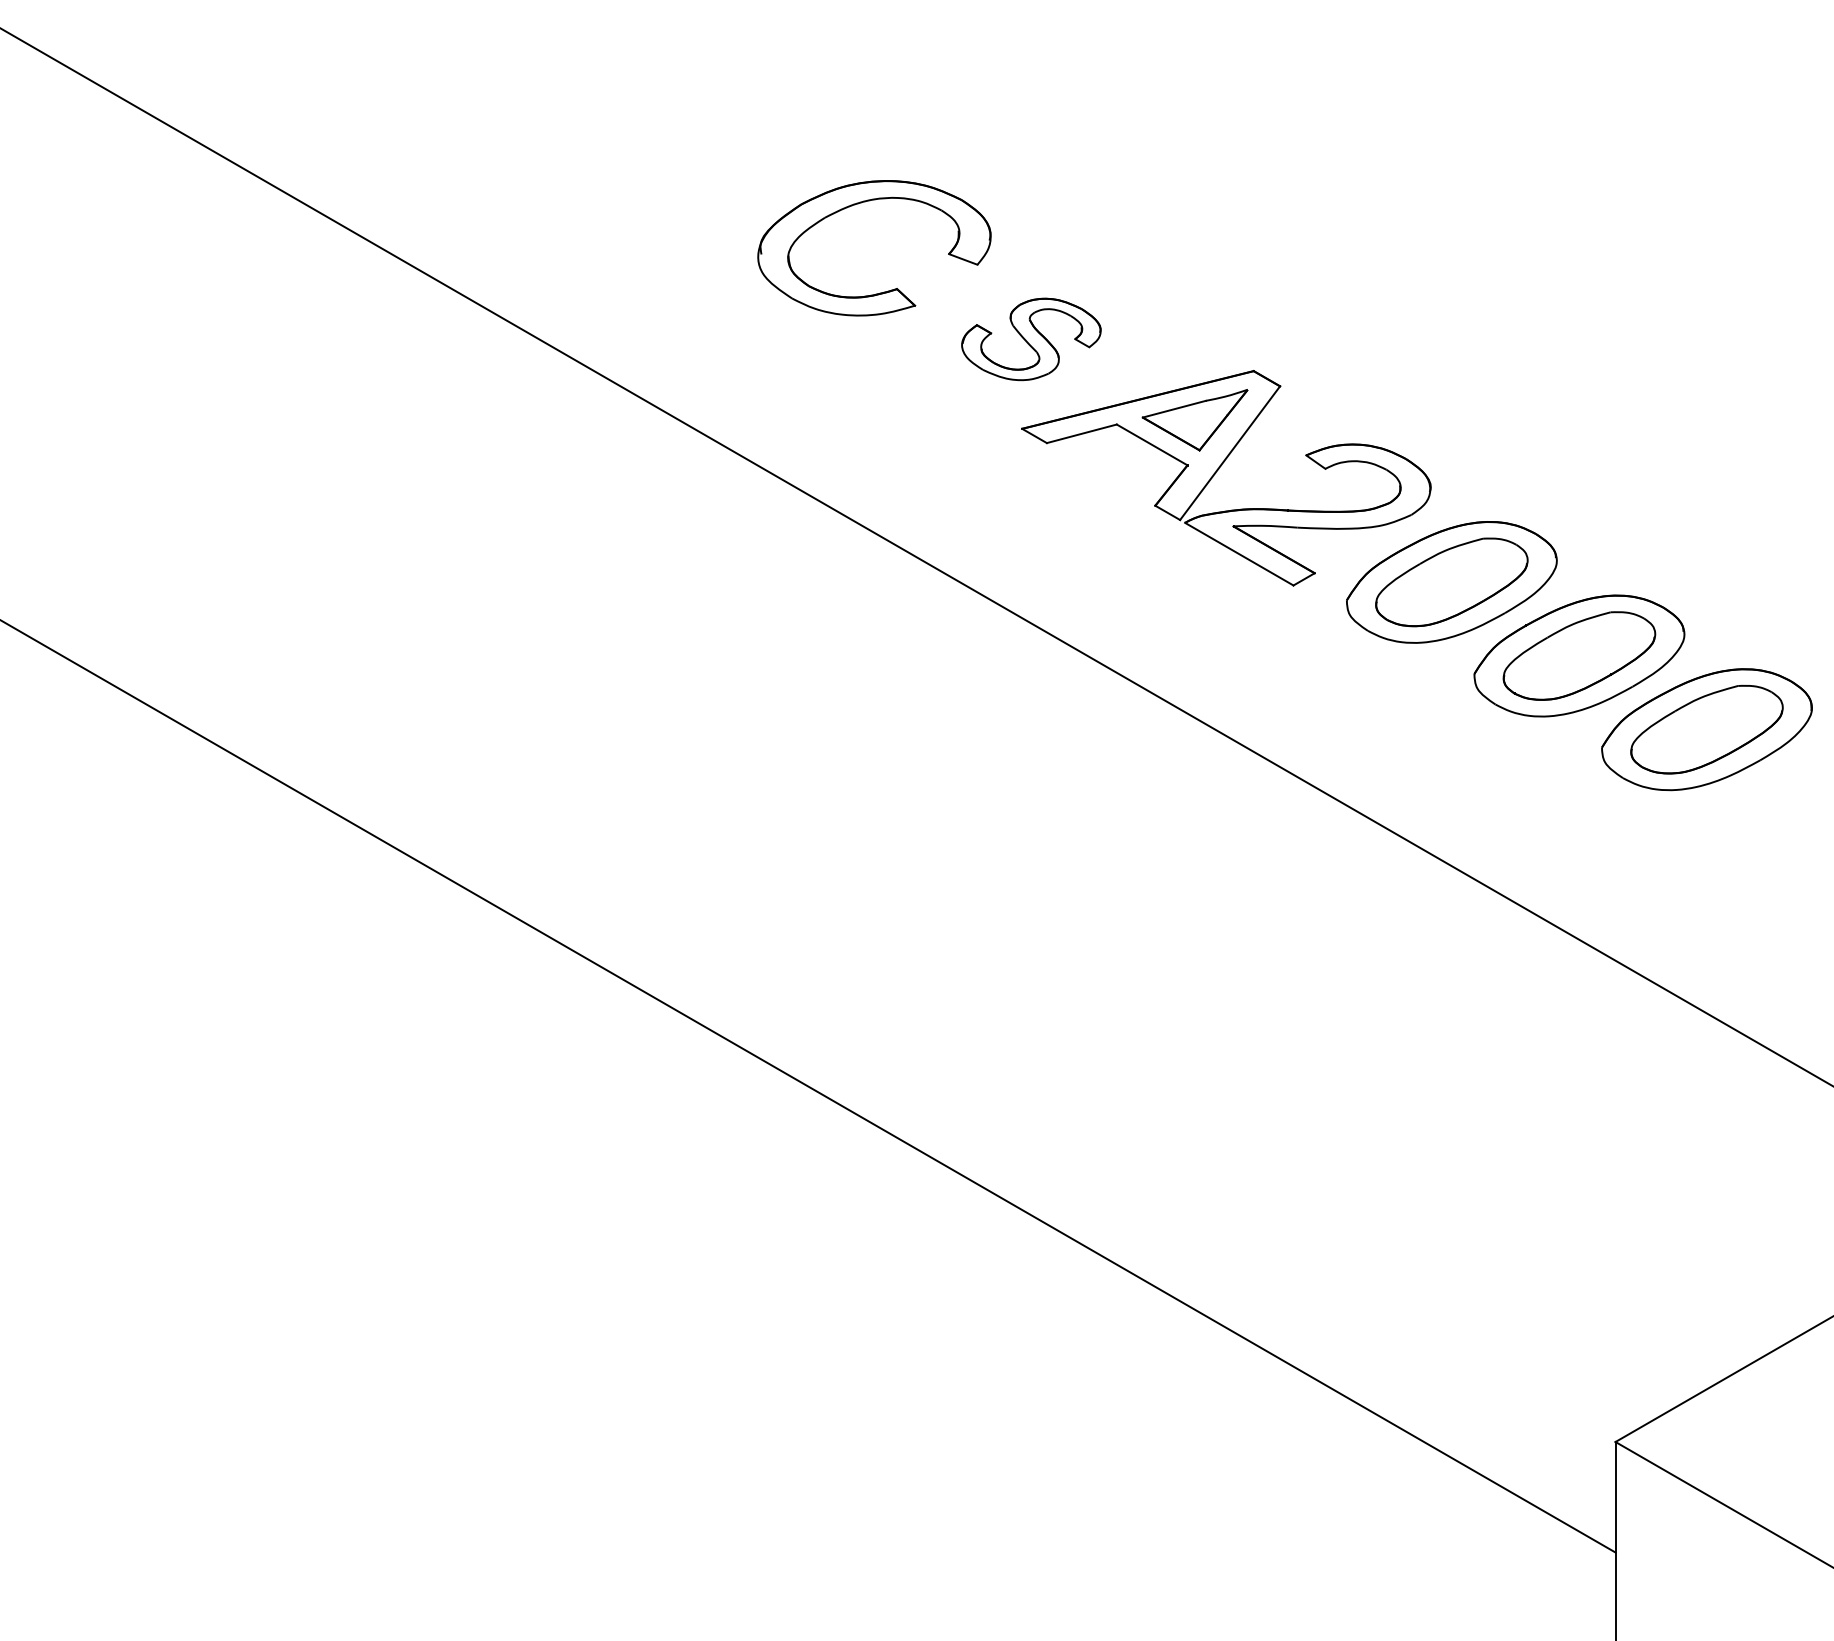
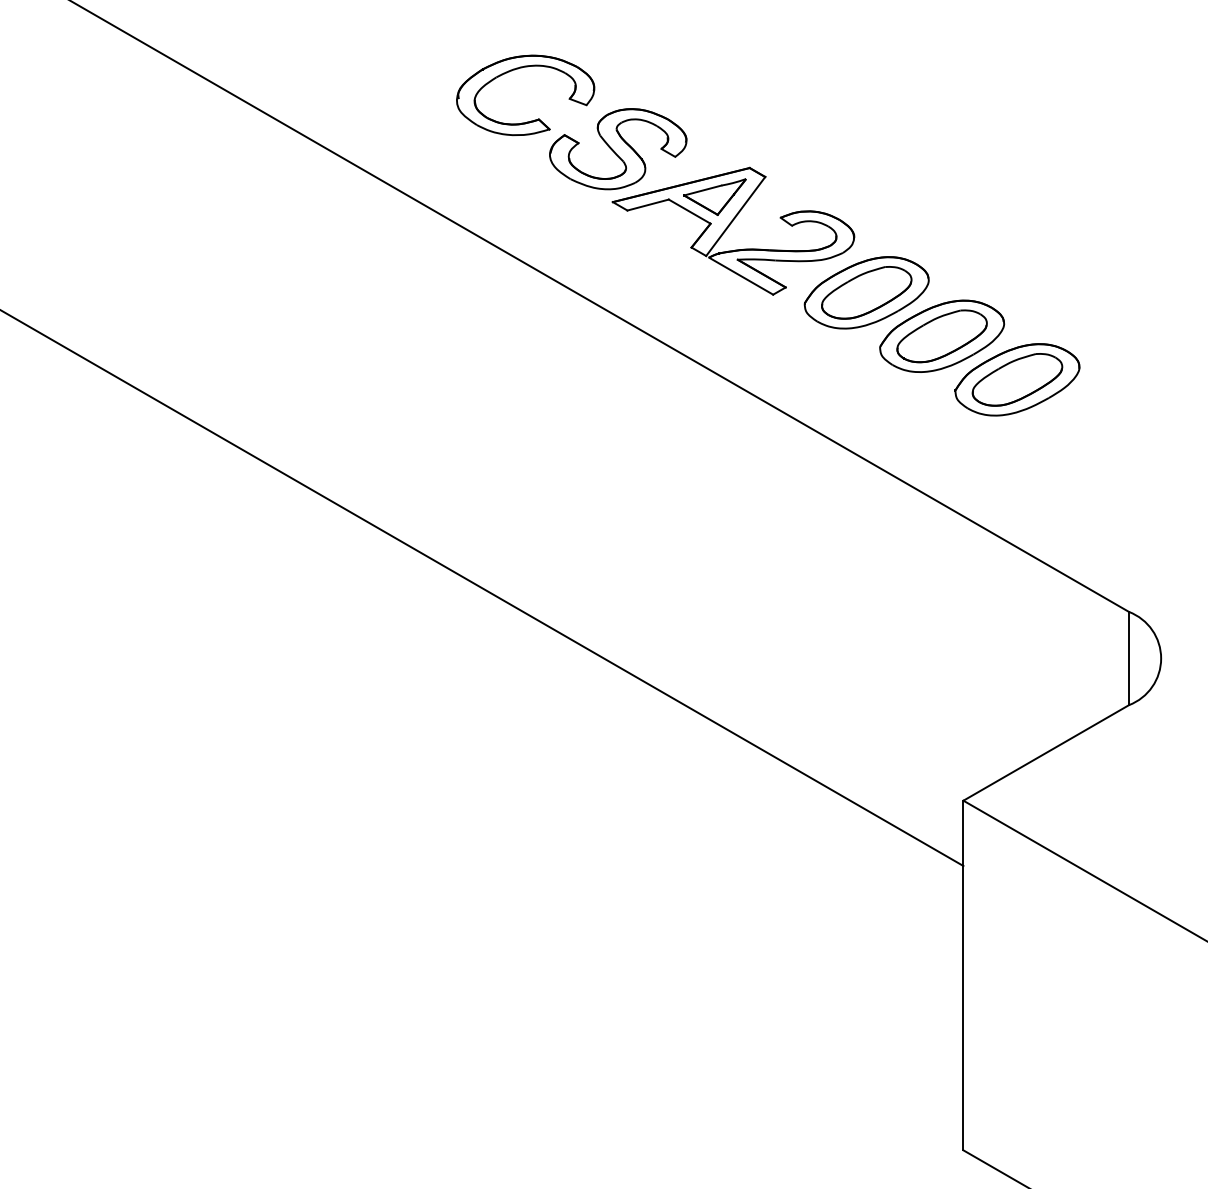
part: (1031, 339) -> (618, 149), size x1.67

